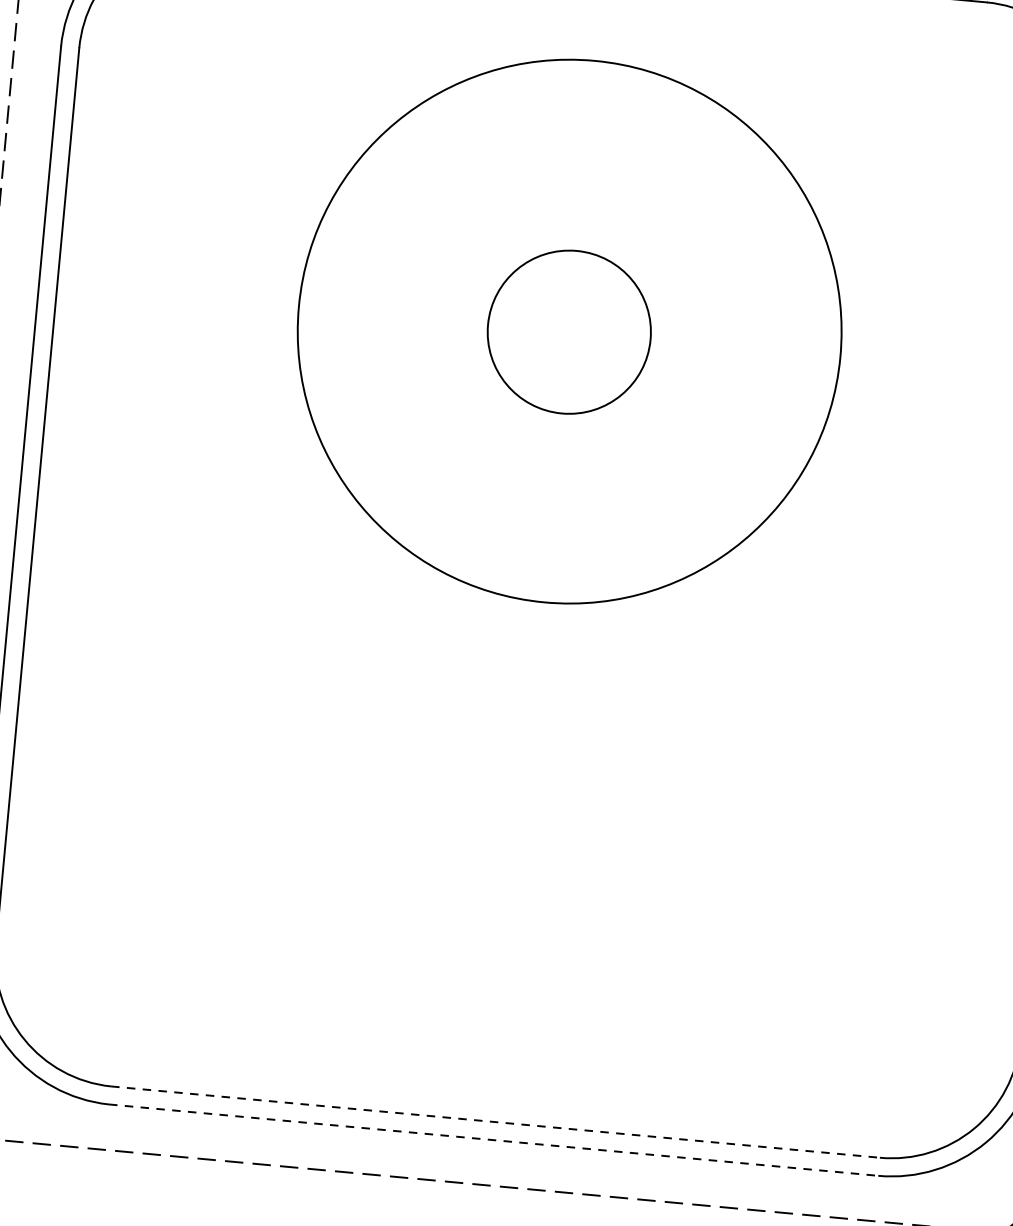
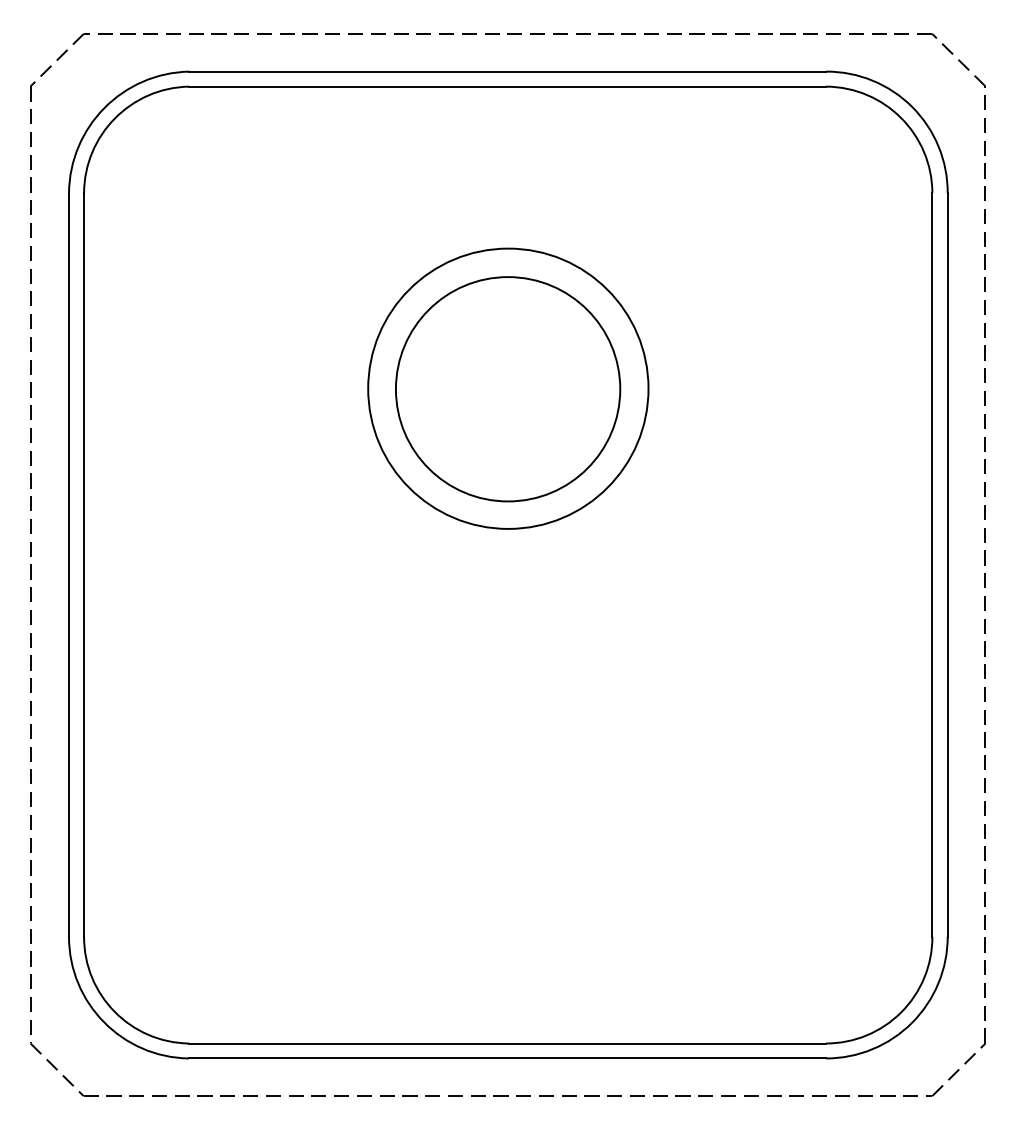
circle: (569, 331) -> (508, 388), size x0.62
circle: (568, 332) -> (507, 389), size x1.67
line: (496, 1122) -> (508, 1043), dashed -> solid
line: (493, 1140) -> (507, 1058), dashed -> solid

